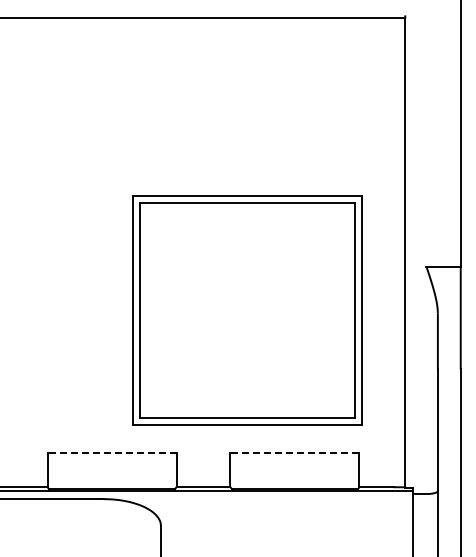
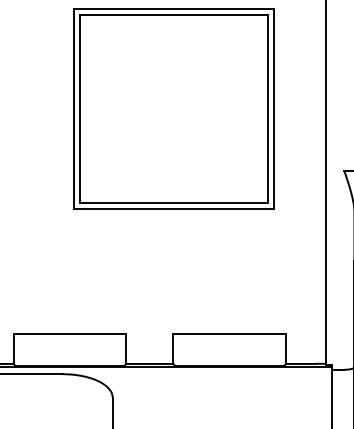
part: (247, 310) -> (174, 109), moved
line: (112, 452) -> (70, 333), dashed -> solid
line: (294, 452) -> (229, 333), dashed -> solid

